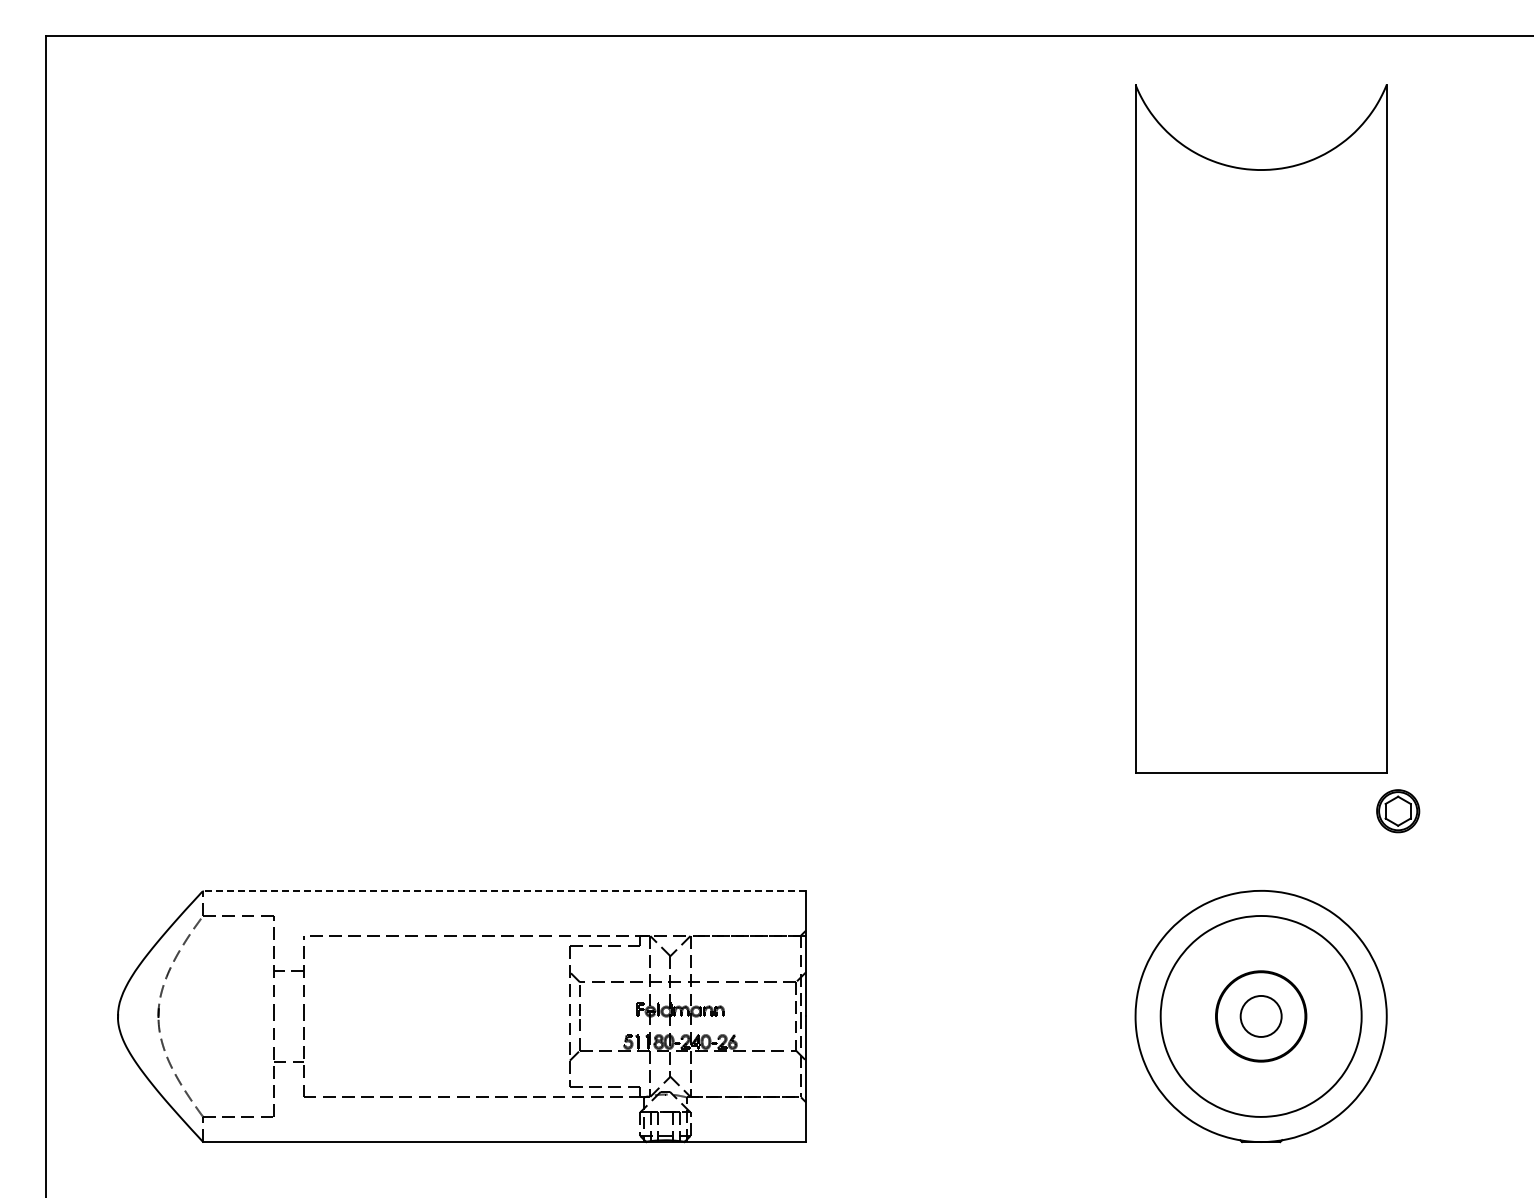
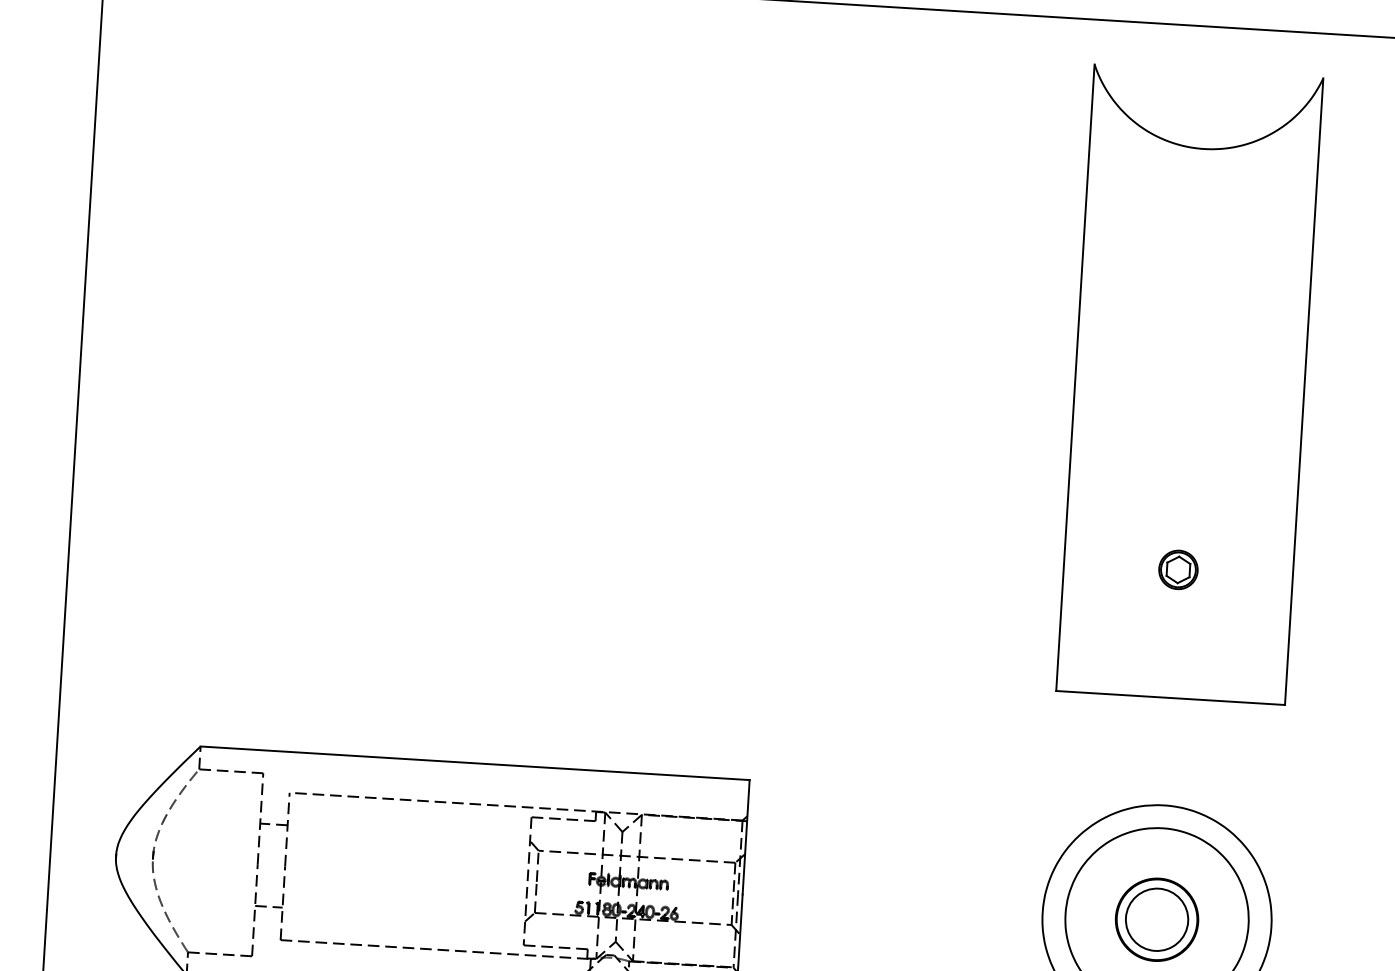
part: (1398, 811) -> (1178, 570), moved
line: (504, 890) -> (475, 762), dashed -> solid
circle: (1261, 1016) -> (1157, 919), size x1.67

